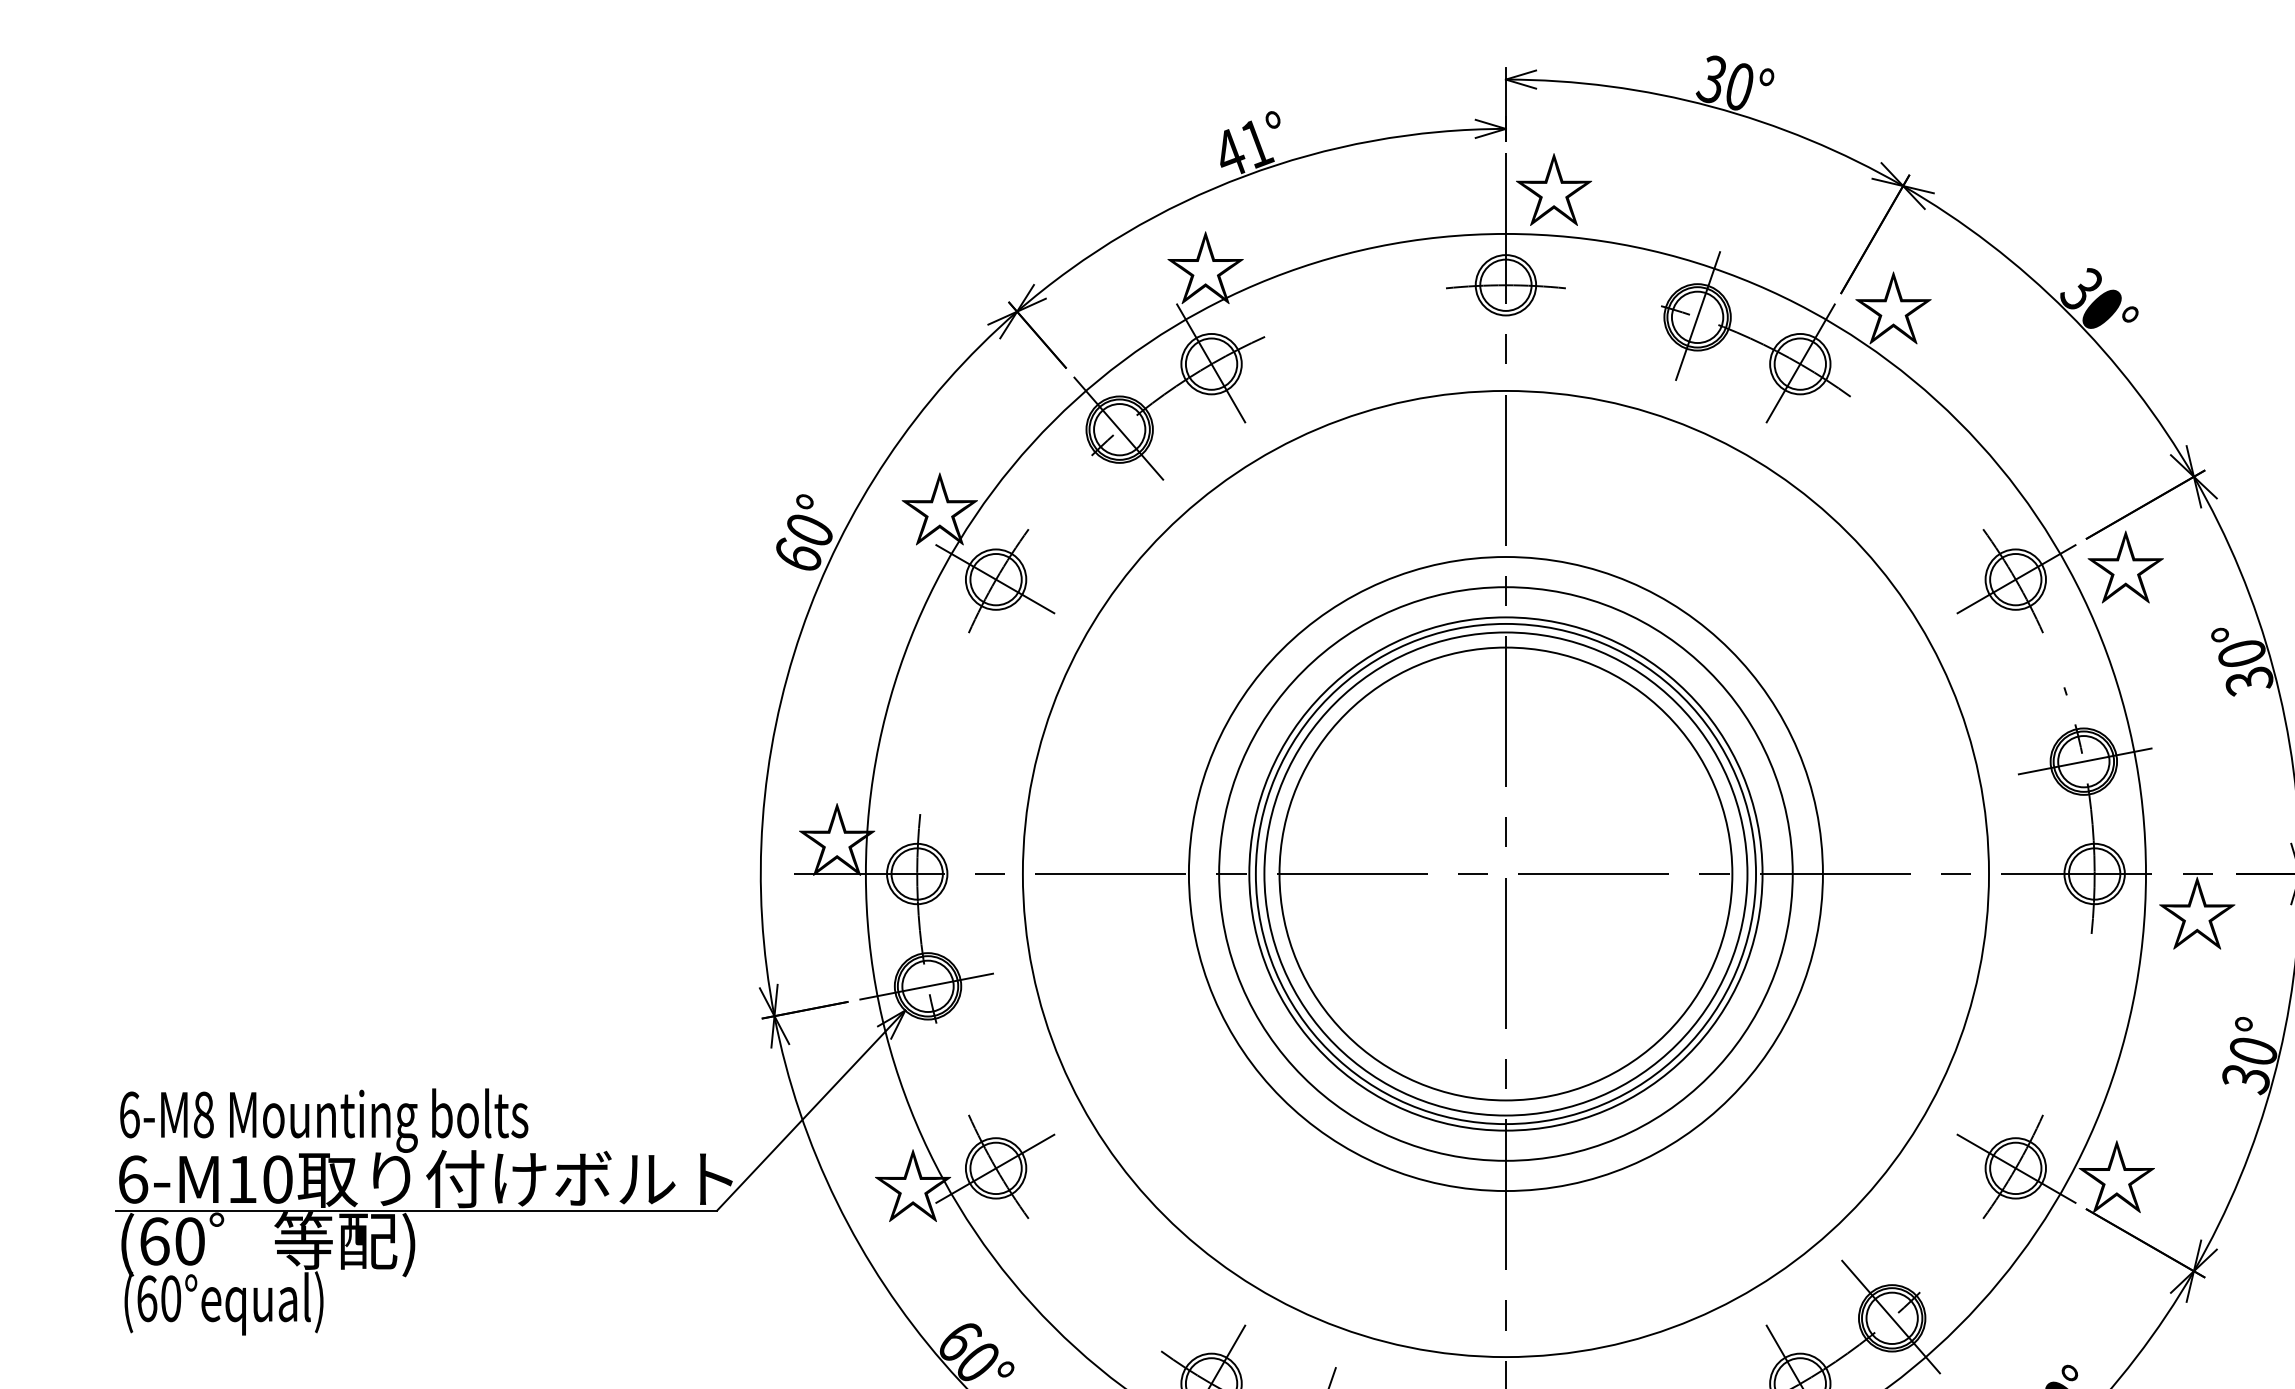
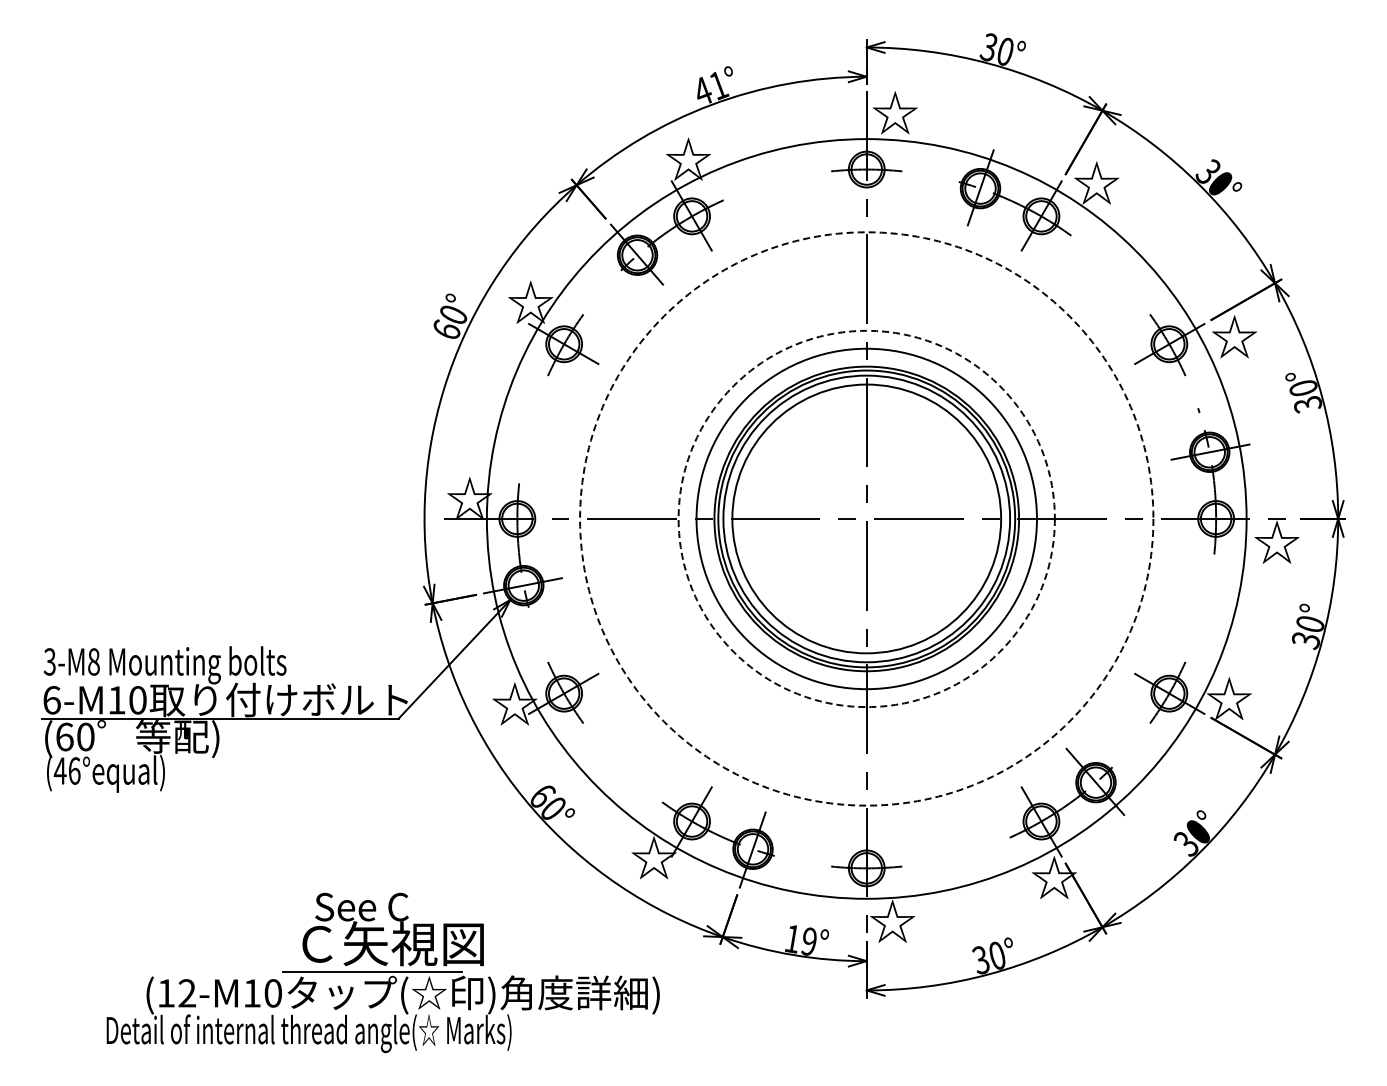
circle: (1505, 873) -> (866, 518), solid -> dashed
circle: (1505, 873) -> (866, 518), solid -> dashed
text: (128, 1114) -> (49, 661), 6-M8 -> 3-M8
text: (157, 1297) -> (66, 770), (60°equal) -> (46°equal)

